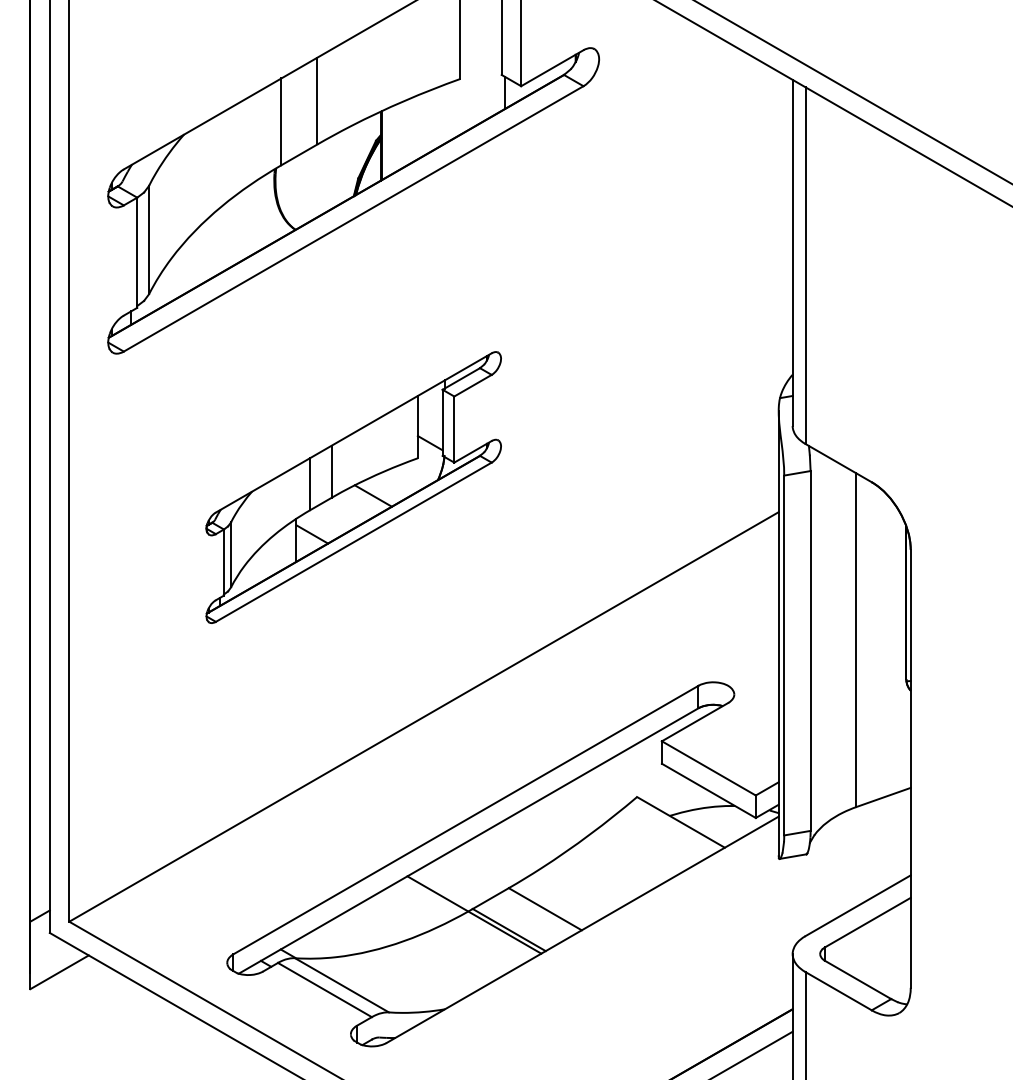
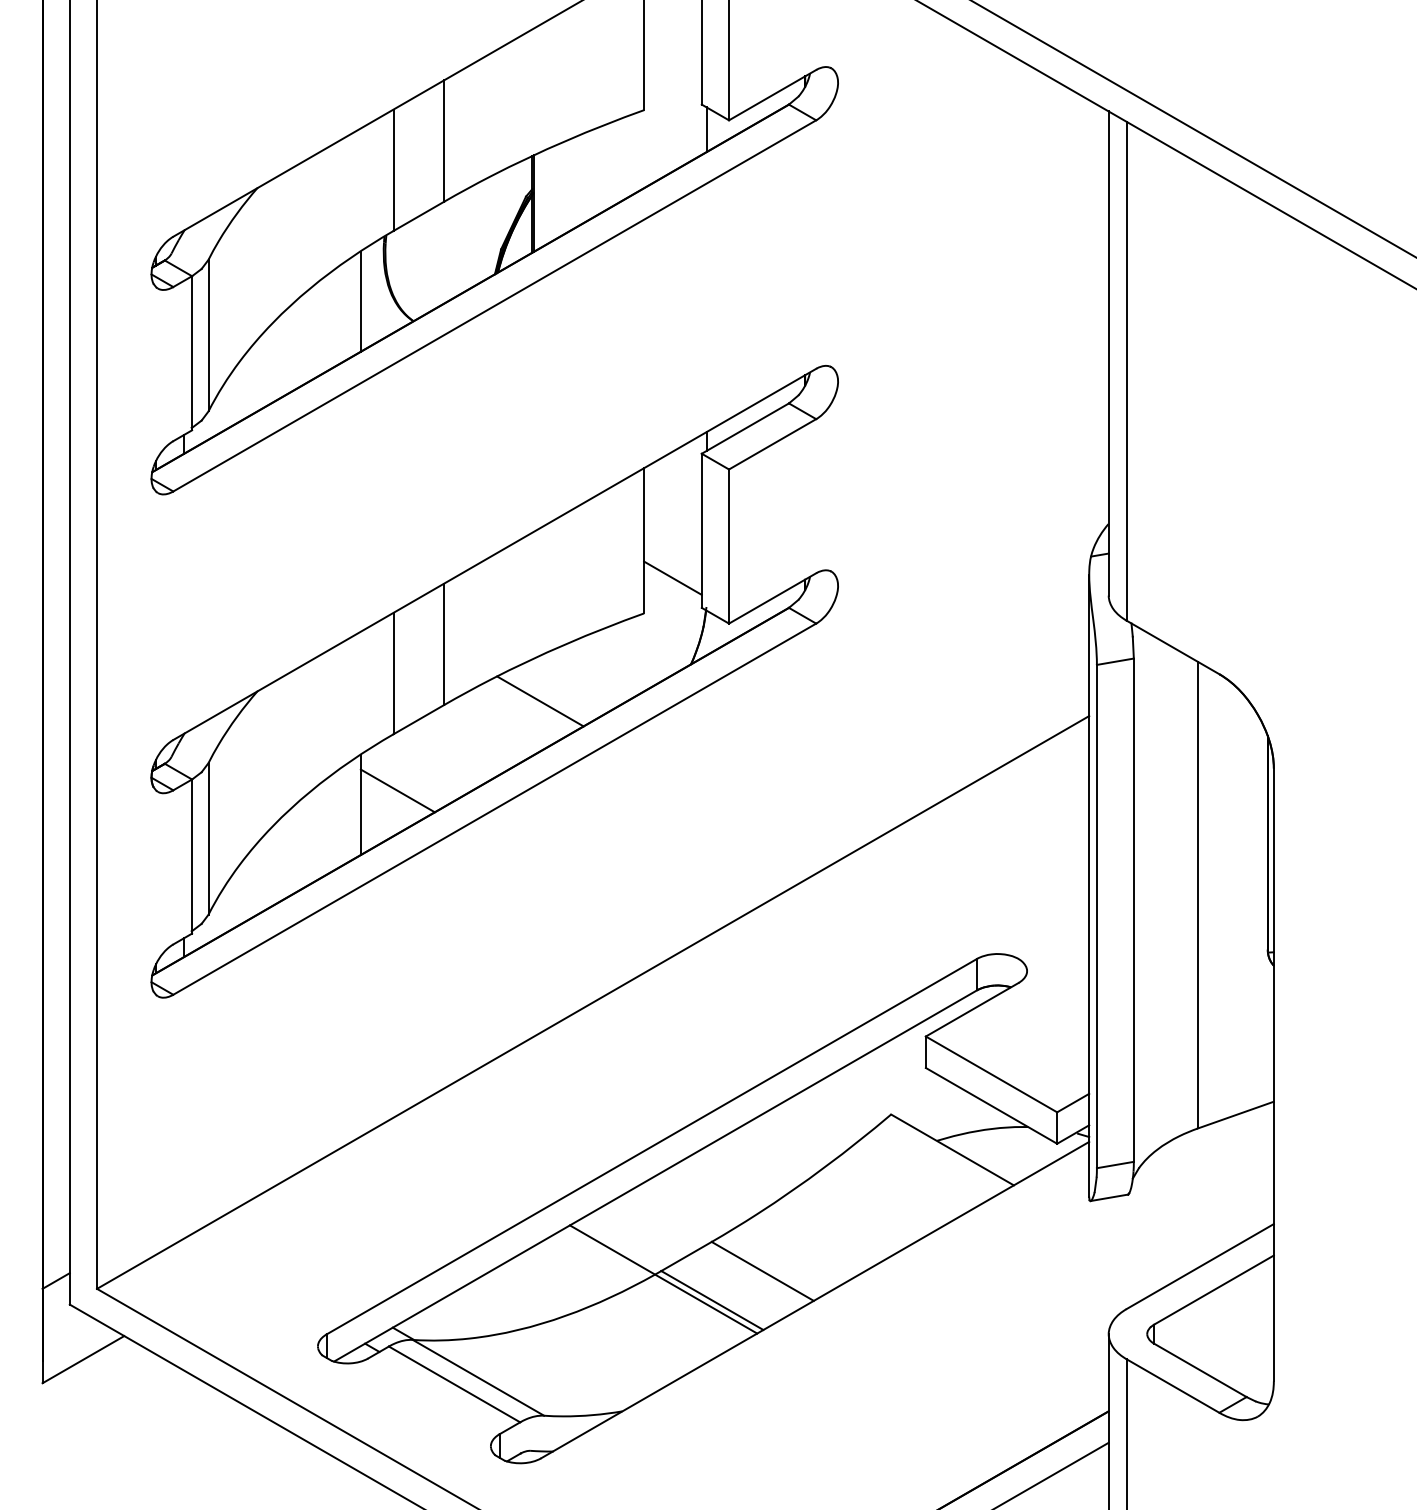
line: (257, 215) -> (360, 301), added
part: (353, 487) -> (494, 681), size x1.67

